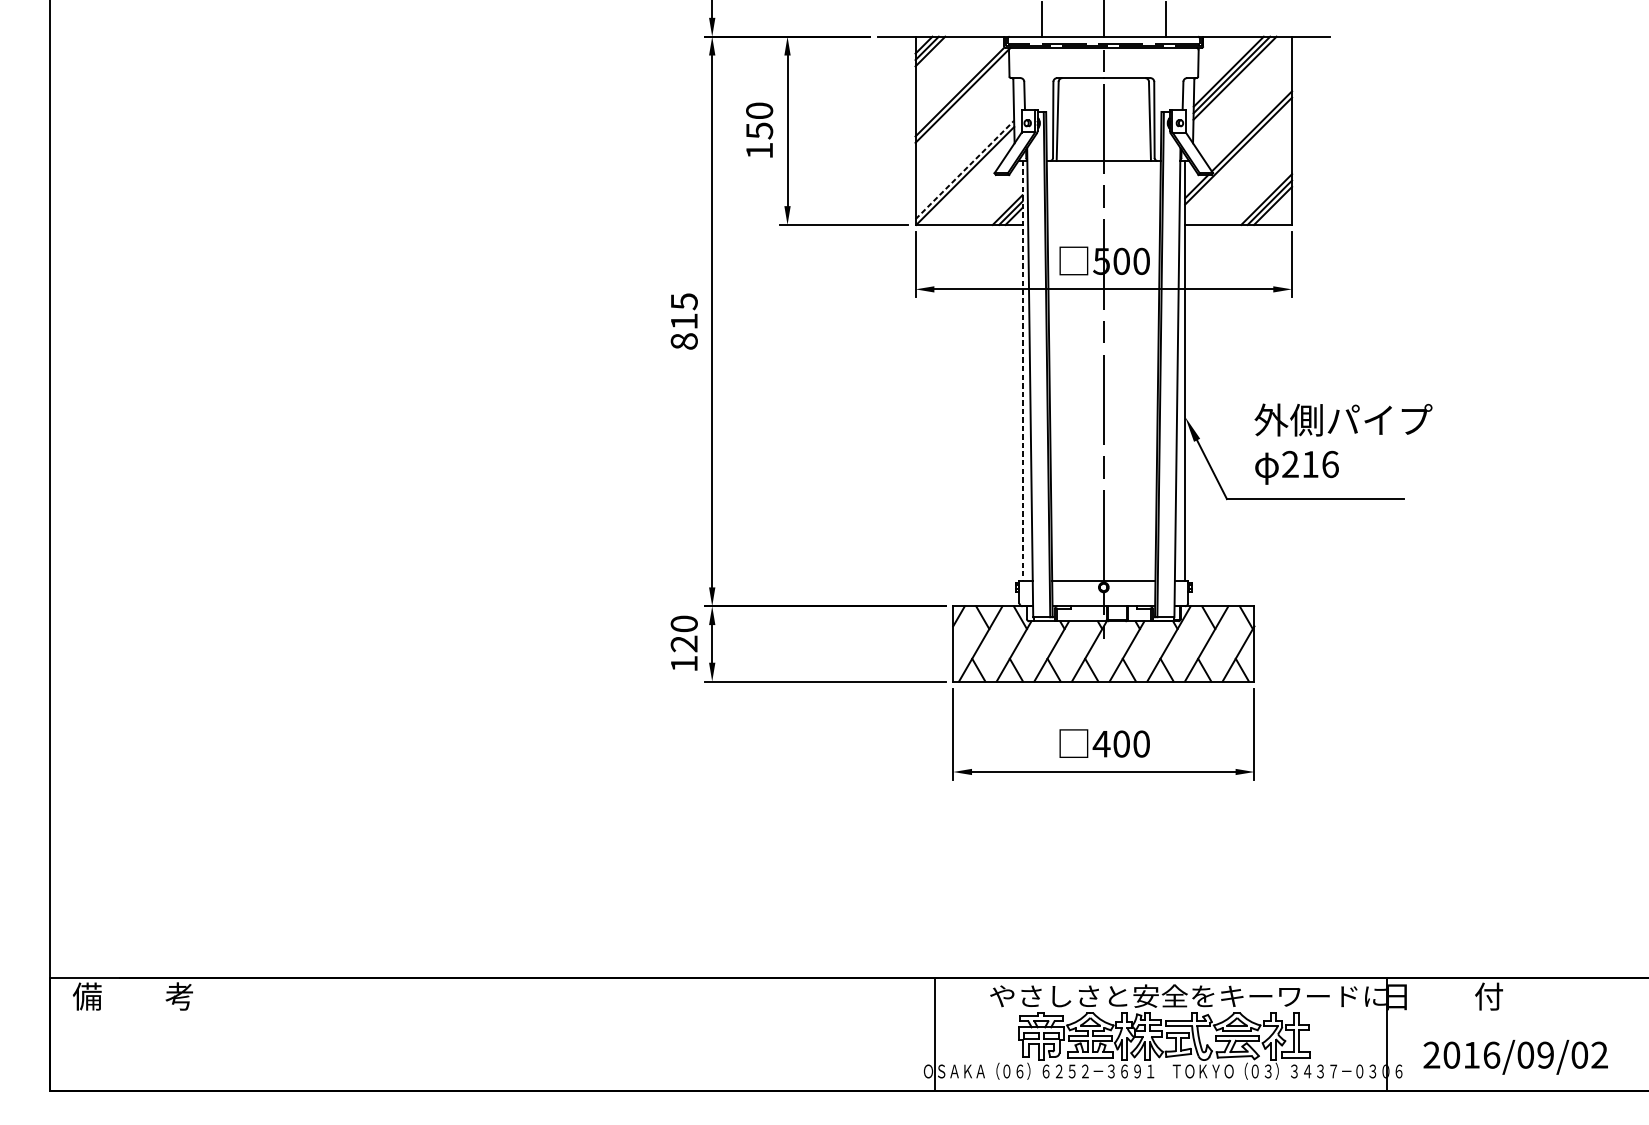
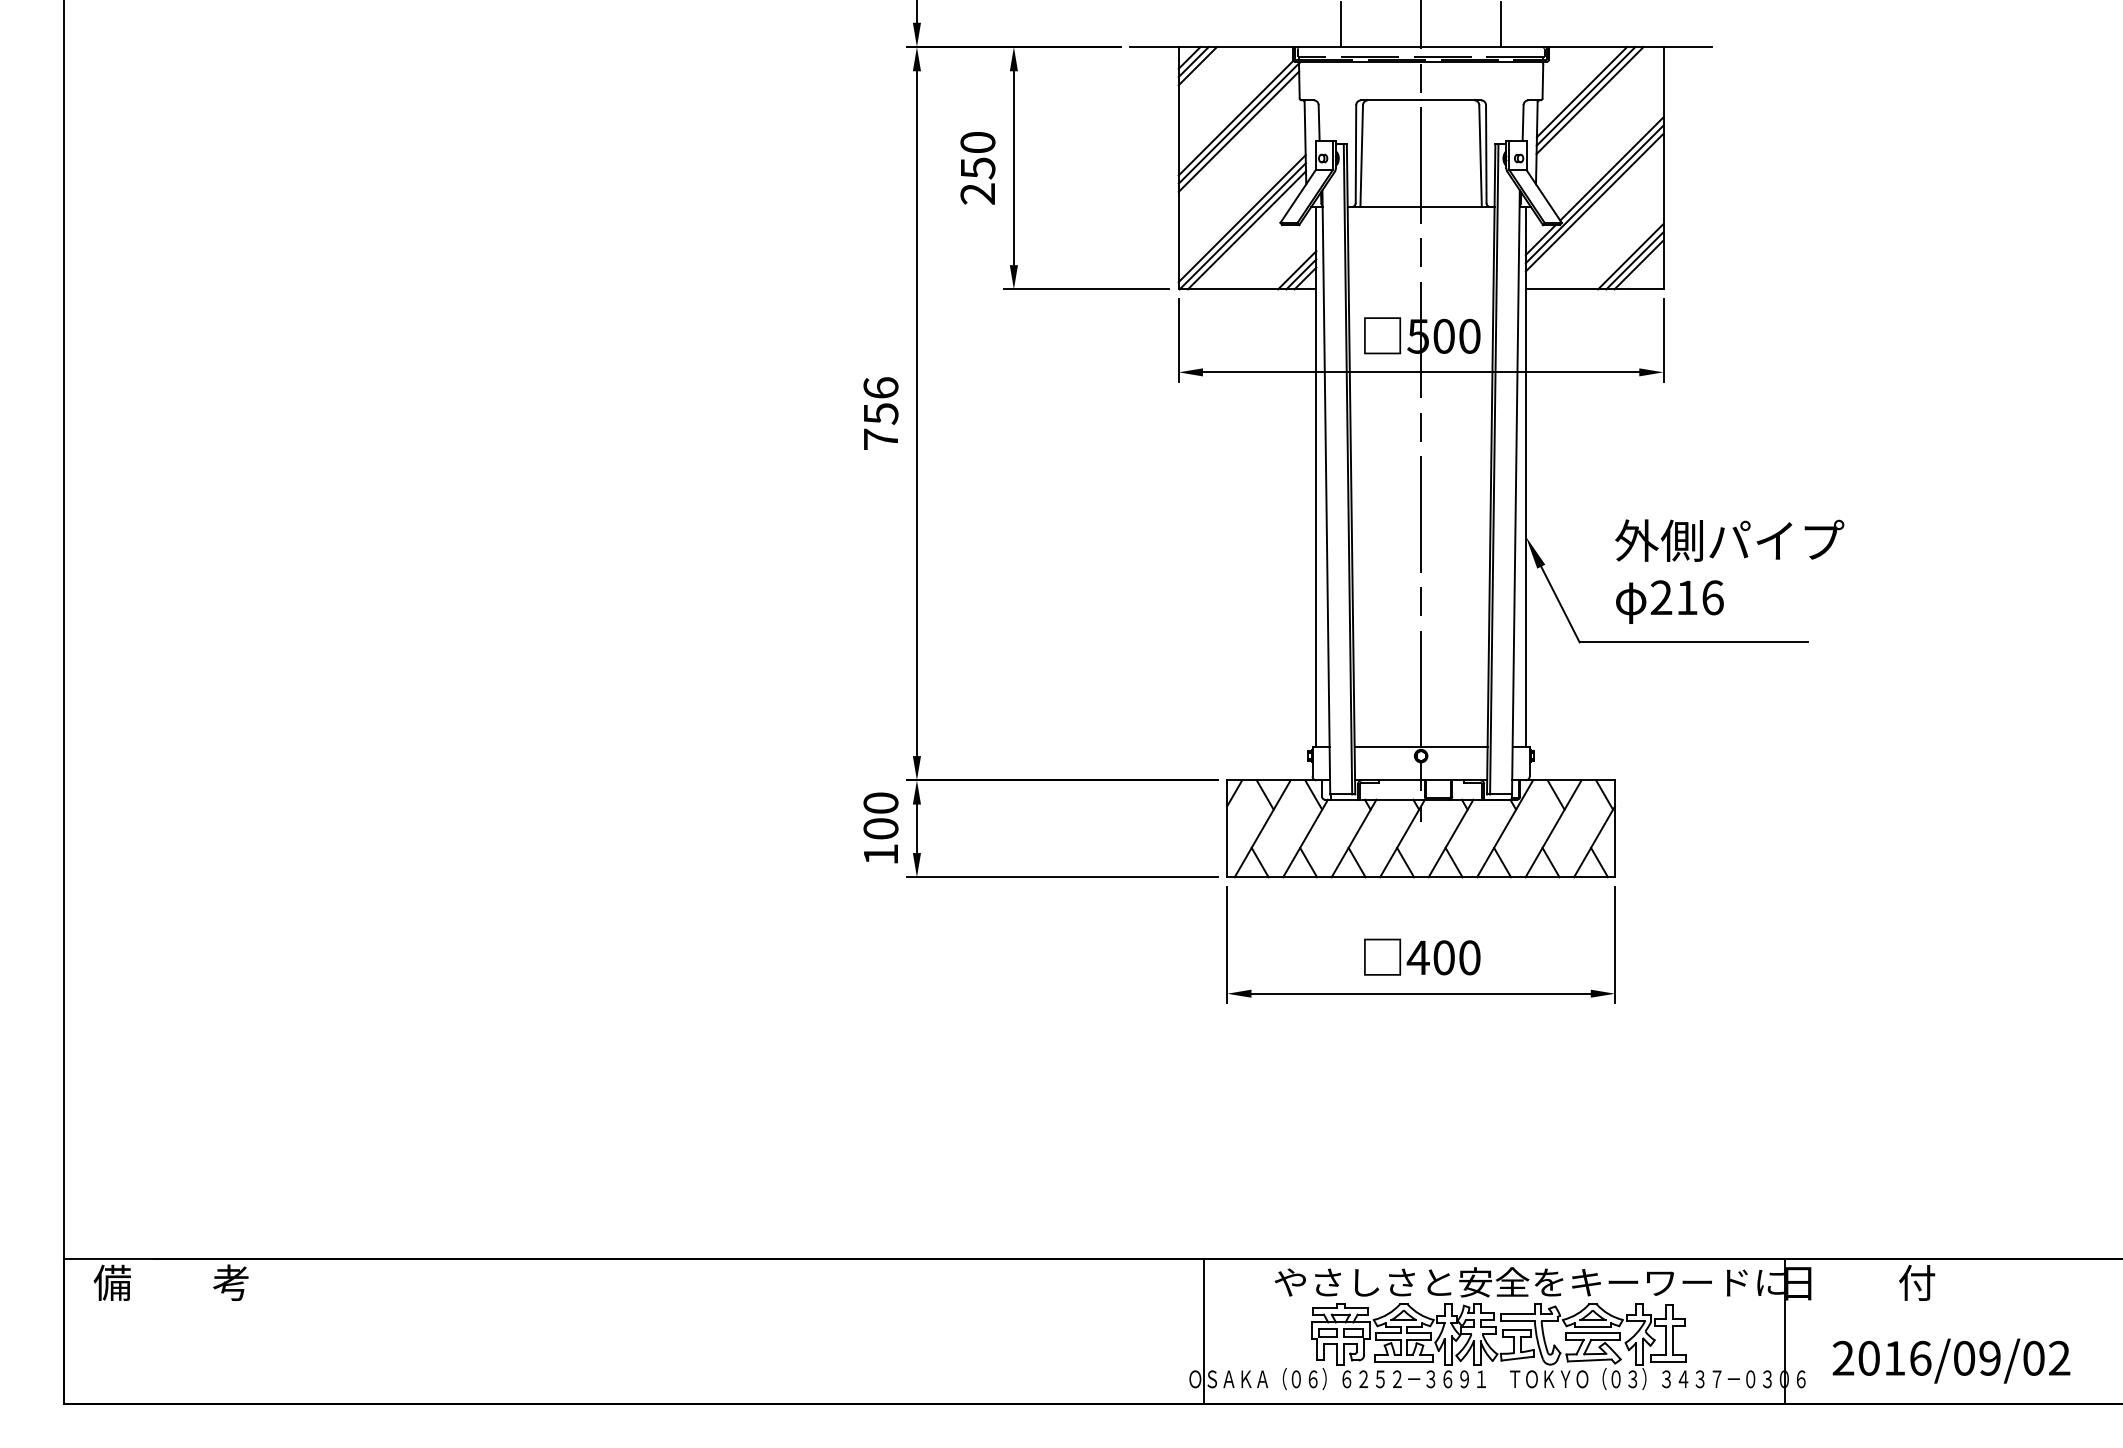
line: (961, 102) -> (1238, 131), added
text: (759, 150) -> (977, 193), 150 -> 250
line: (1238, 157) -> (1594, 202), added
line: (965, 169) -> (1242, 218), dashed -> solid
line: (968, 179) -> (1246, 230), added
text: (683, 321) -> (880, 413), 815 -> 756
line: (1022, 371) -> (1316, 477), dashed -> solid
text: (683, 643) -> (880, 828), 120 -> 100

